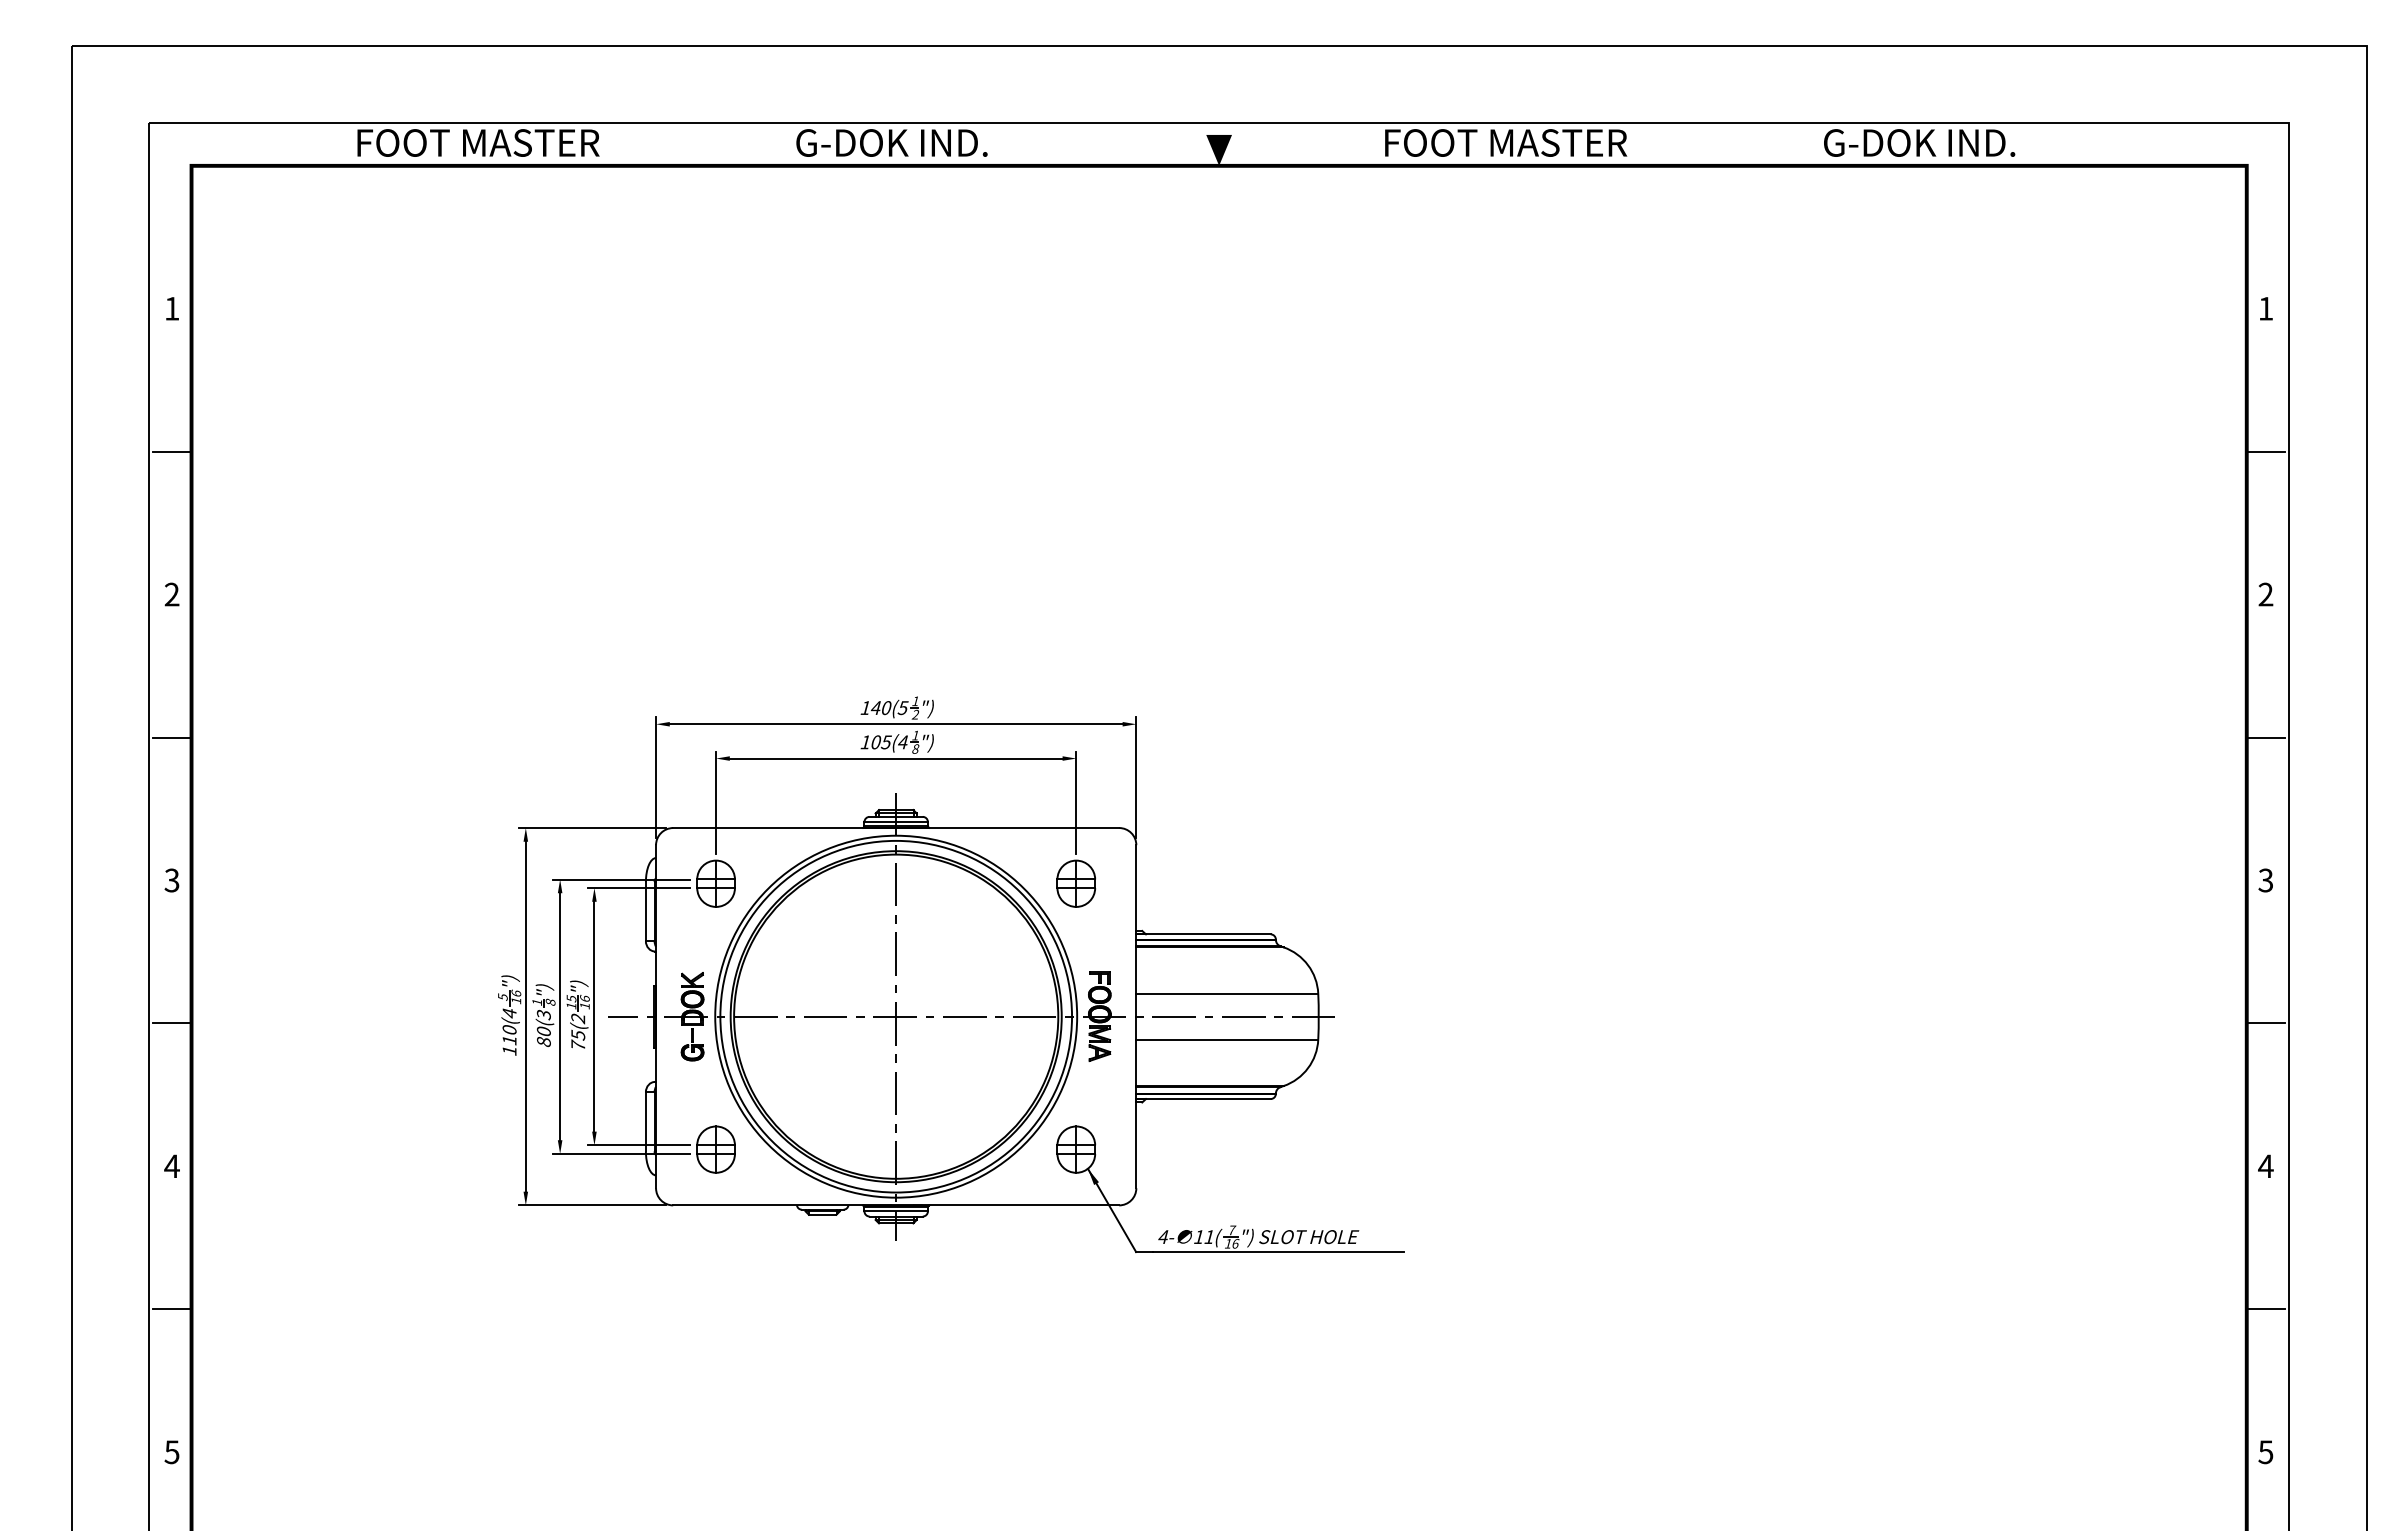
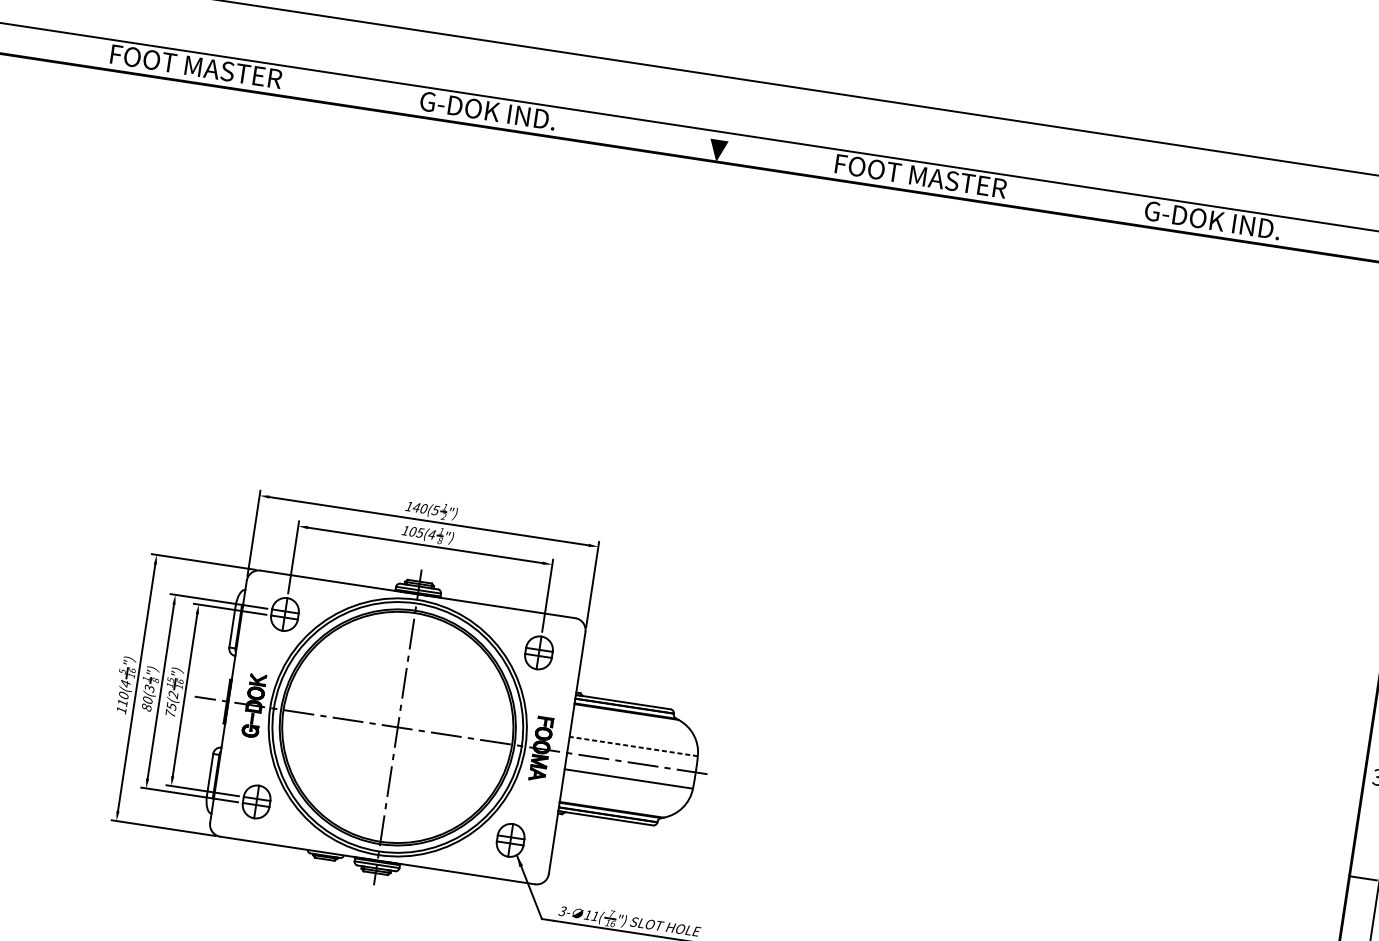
line: (1227, 993) -> (633, 746), solid -> dashed
text: (1163, 1237) -> (562, 911), 4- -> 3-

